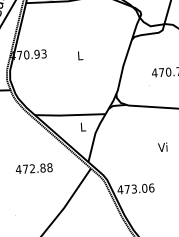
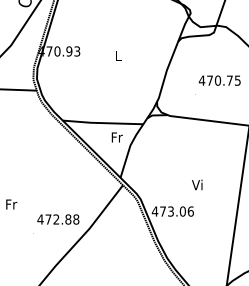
text: (82, 127) -> (116, 137), L -> Fr
text: (162, 146) -> (197, 184), moved
text: (34, 168) -> (58, 219), moved

